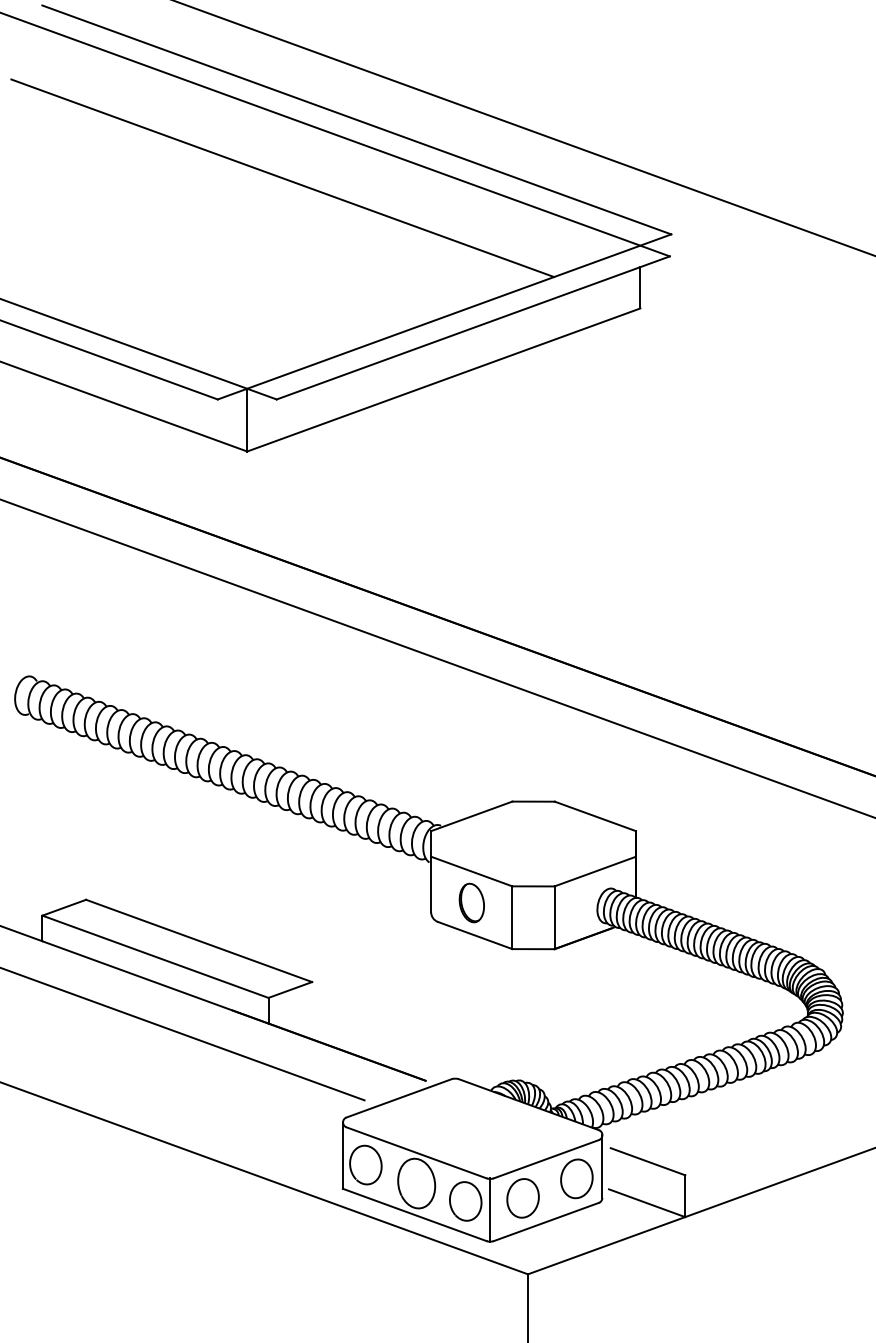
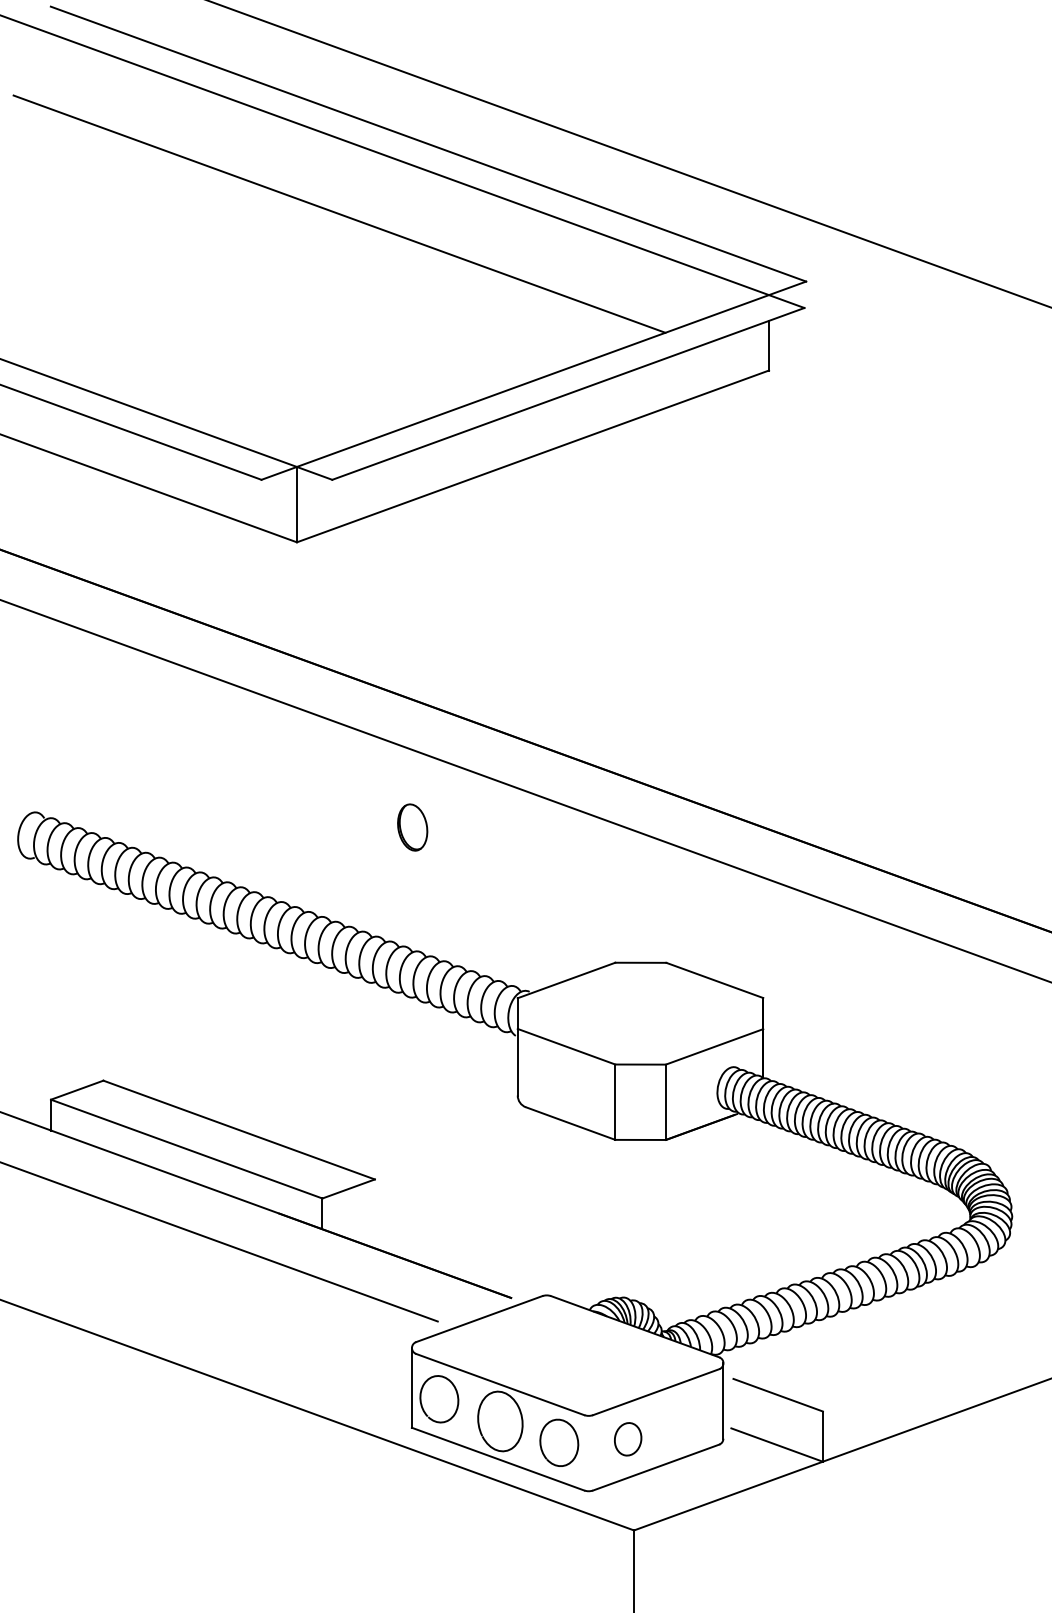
part: (471, 902) -> (412, 827), moved
part: (576, 1178) -> (692, 1415), removed
part: (522, 1198) -> (627, 1439), size x0.7
line: (490, 1210) -> (588, 1453), removed

